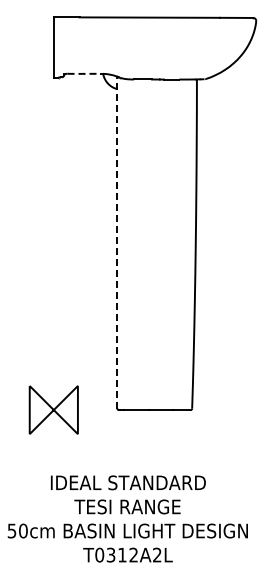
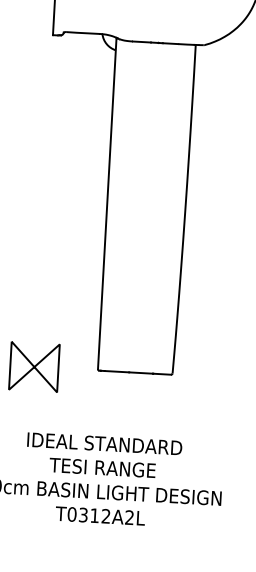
line: (84, 73) -> (83, 32), dashed -> solid
line: (117, 242) -> (107, 203), dashed -> solid

